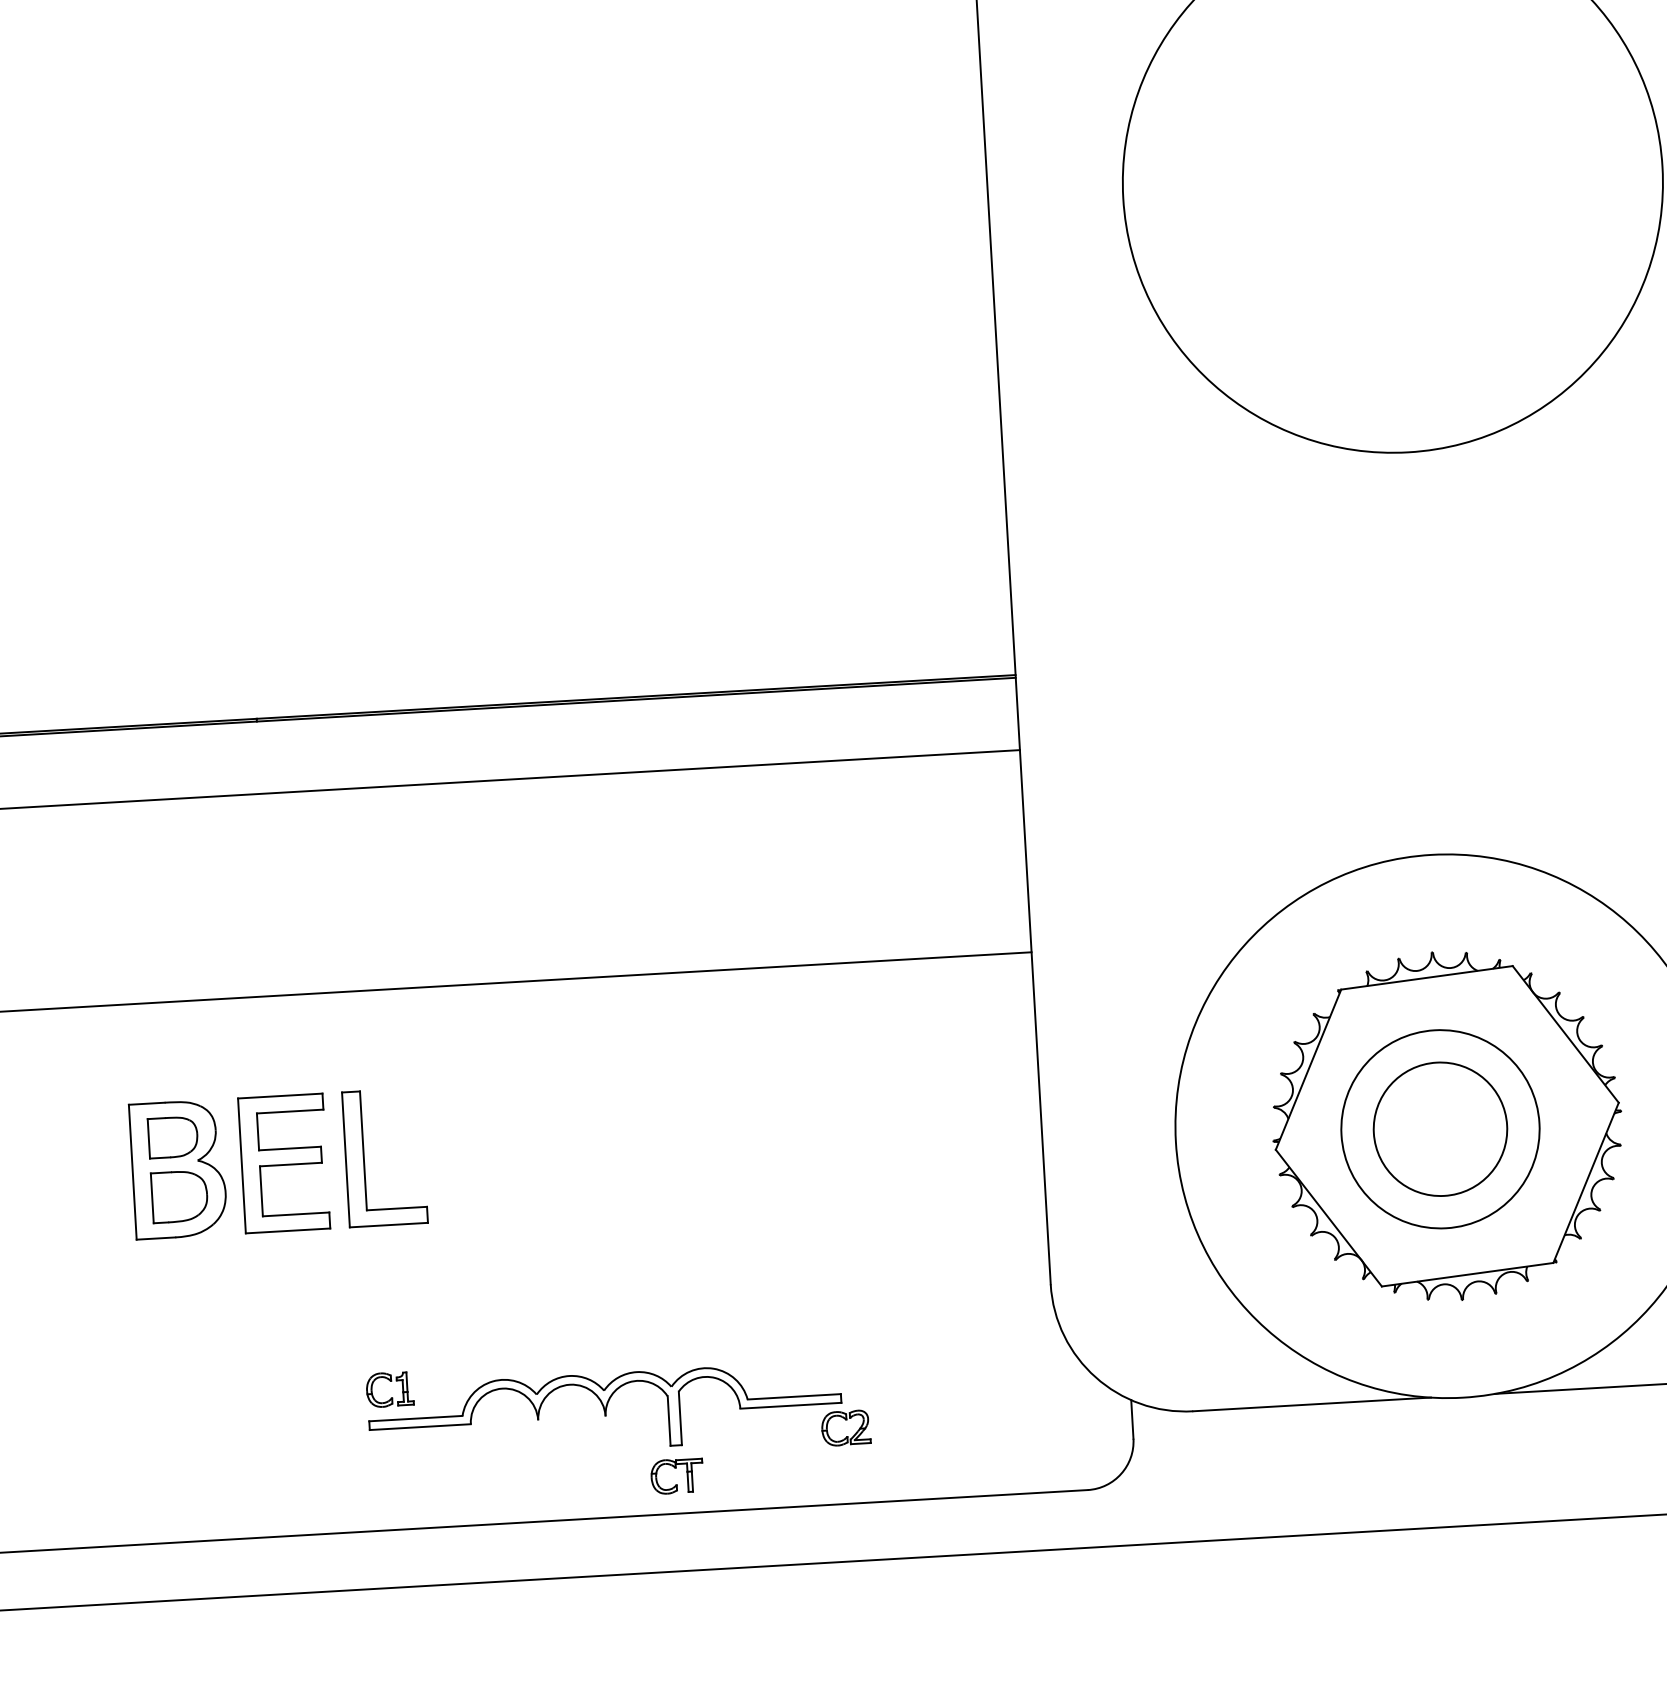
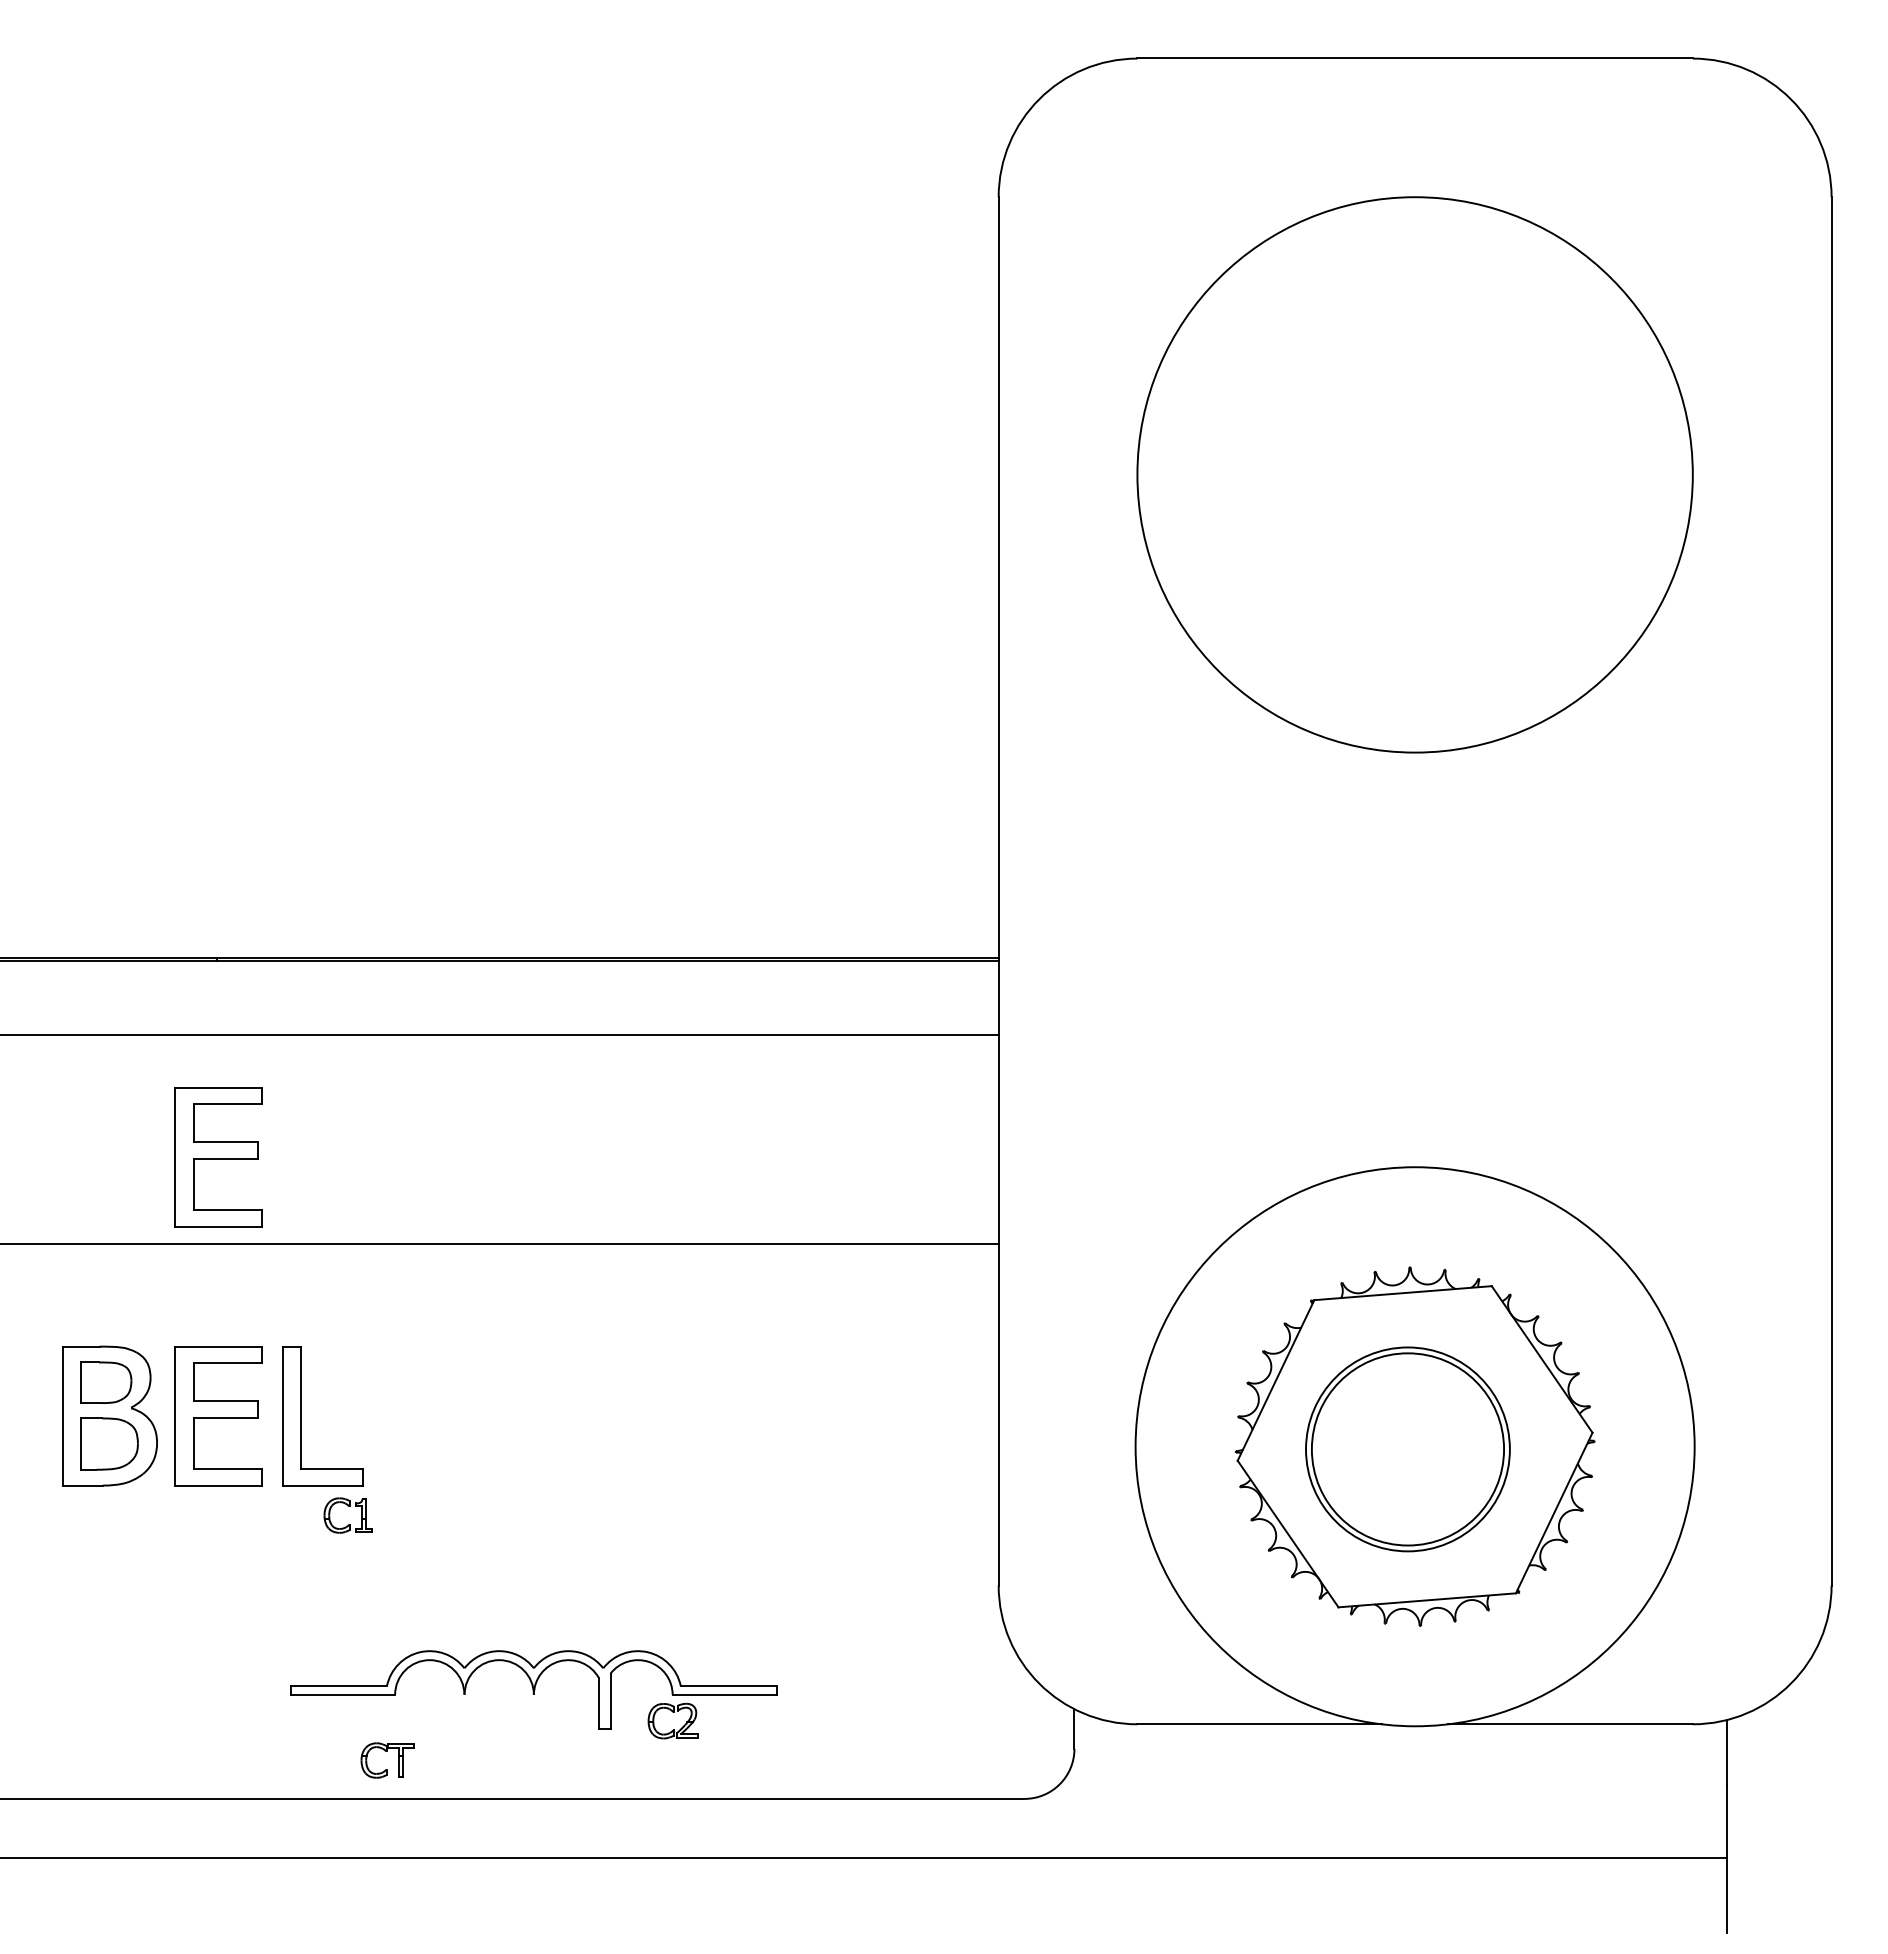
part: (269, 912) -> (218, 1157), added
circle: (1440, 1129) -> (1407, 1449), size x1.4
part: (388, 1380) -> (347, 1506), moved
part: (845, 1419) -> (672, 1712), moved
part: (676, 1467) -> (387, 1751), moved

